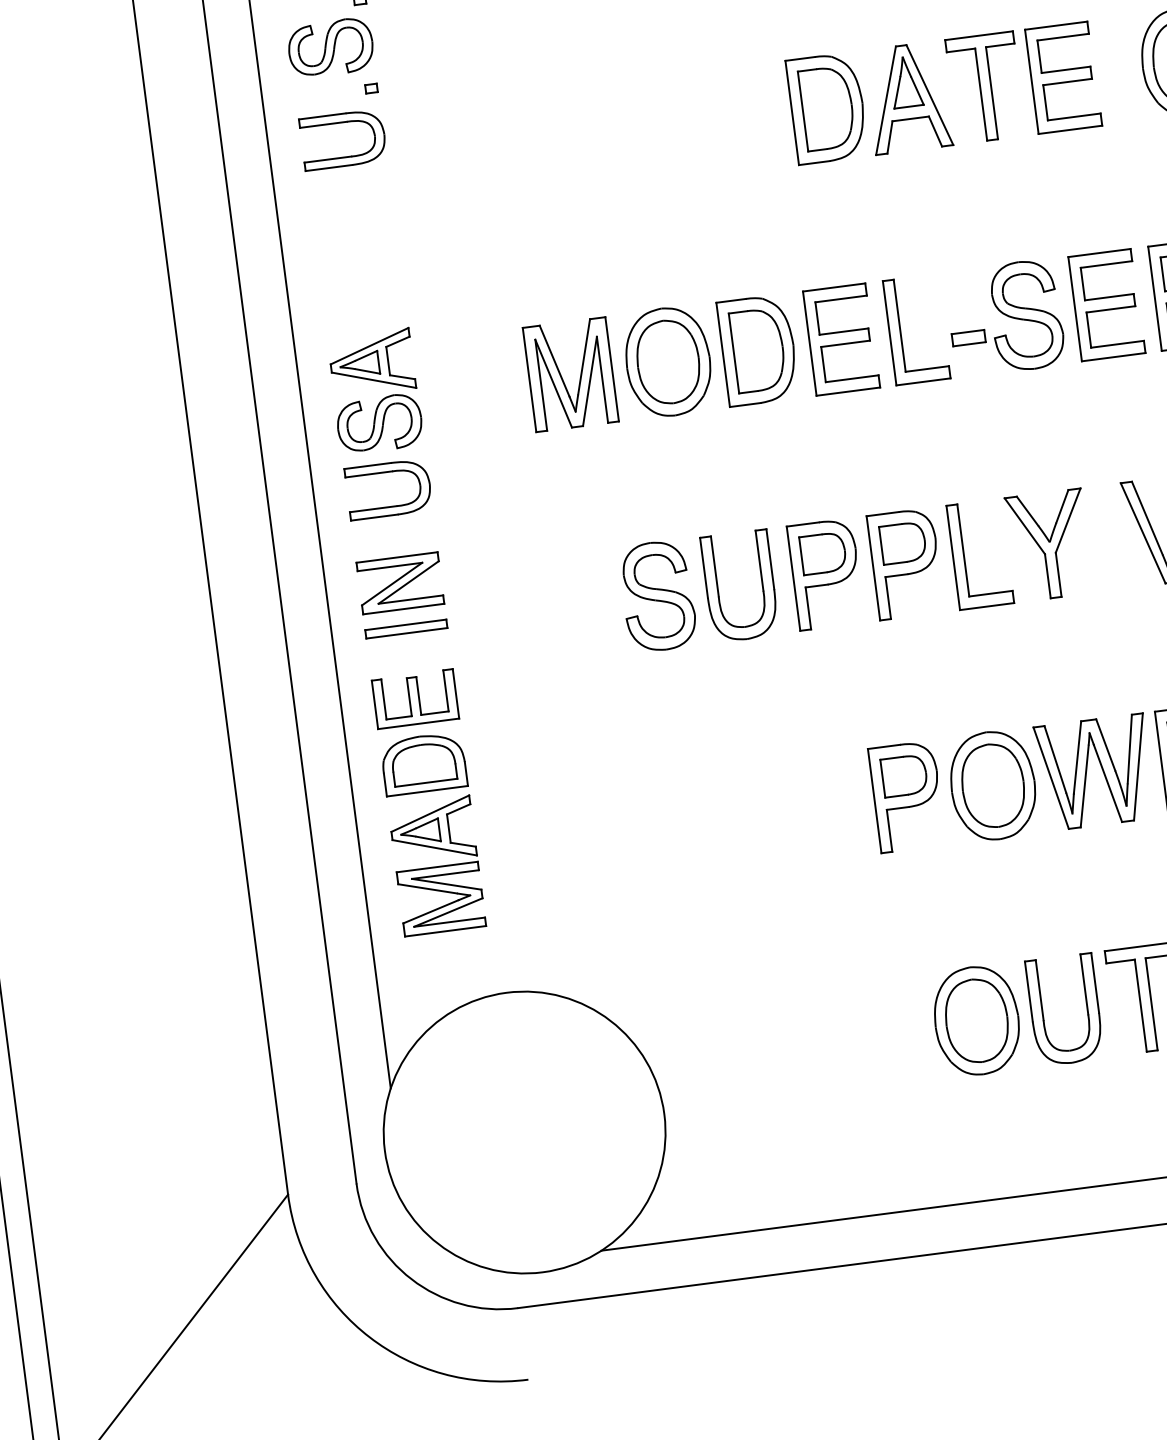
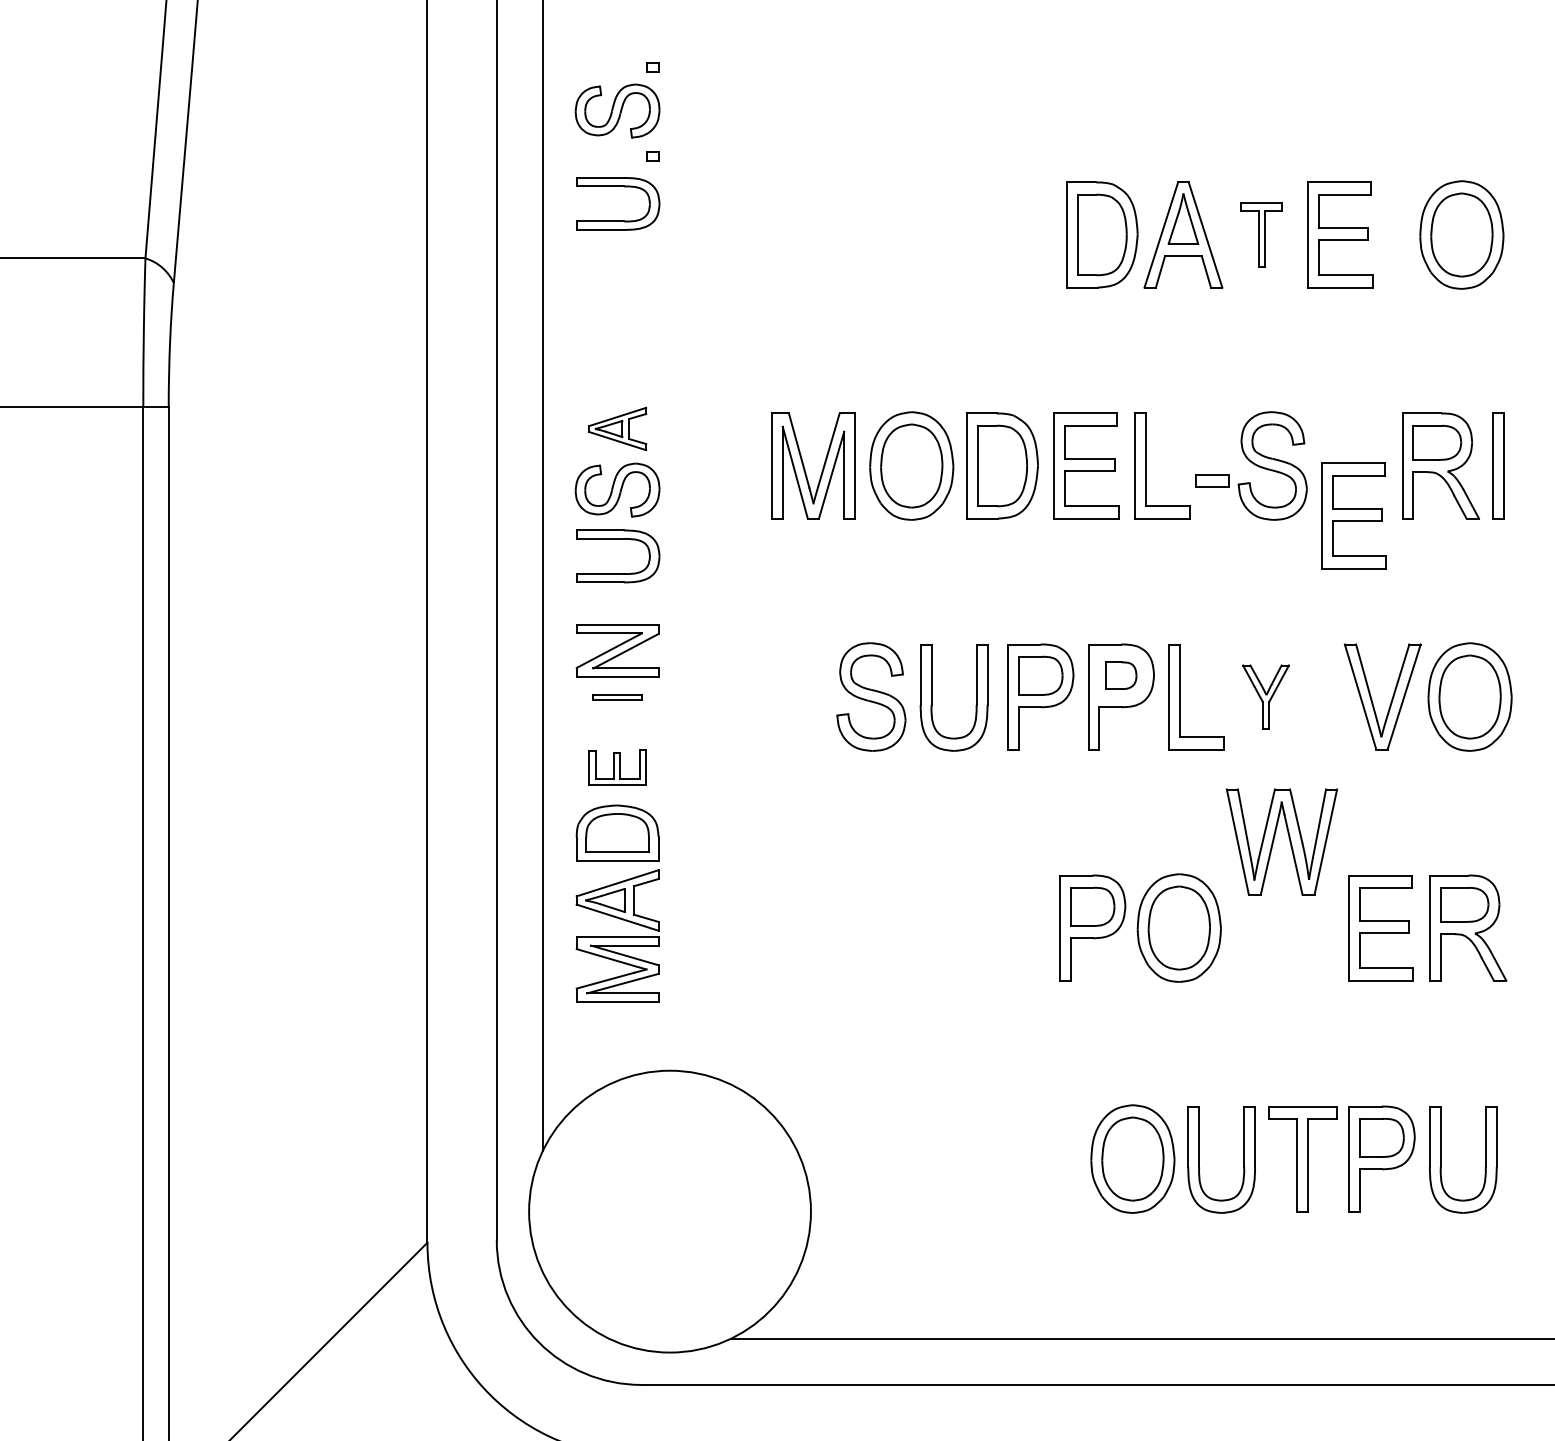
part: (985, 87) -> (1261, 234), size x0.6
part: (1106, 304) -> (1353, 515), moved
part: (371, 362) -> (617, 428), size x0.7
part: (902, 542) -> (1120, 675), size x0.7
part: (1048, 545) -> (1265, 696), size x0.6
part: (406, 628) -> (617, 696), size x0.6
part: (415, 698) -> (617, 767), size x0.7
part: (1087, 771) -> (1274, 840), moved

